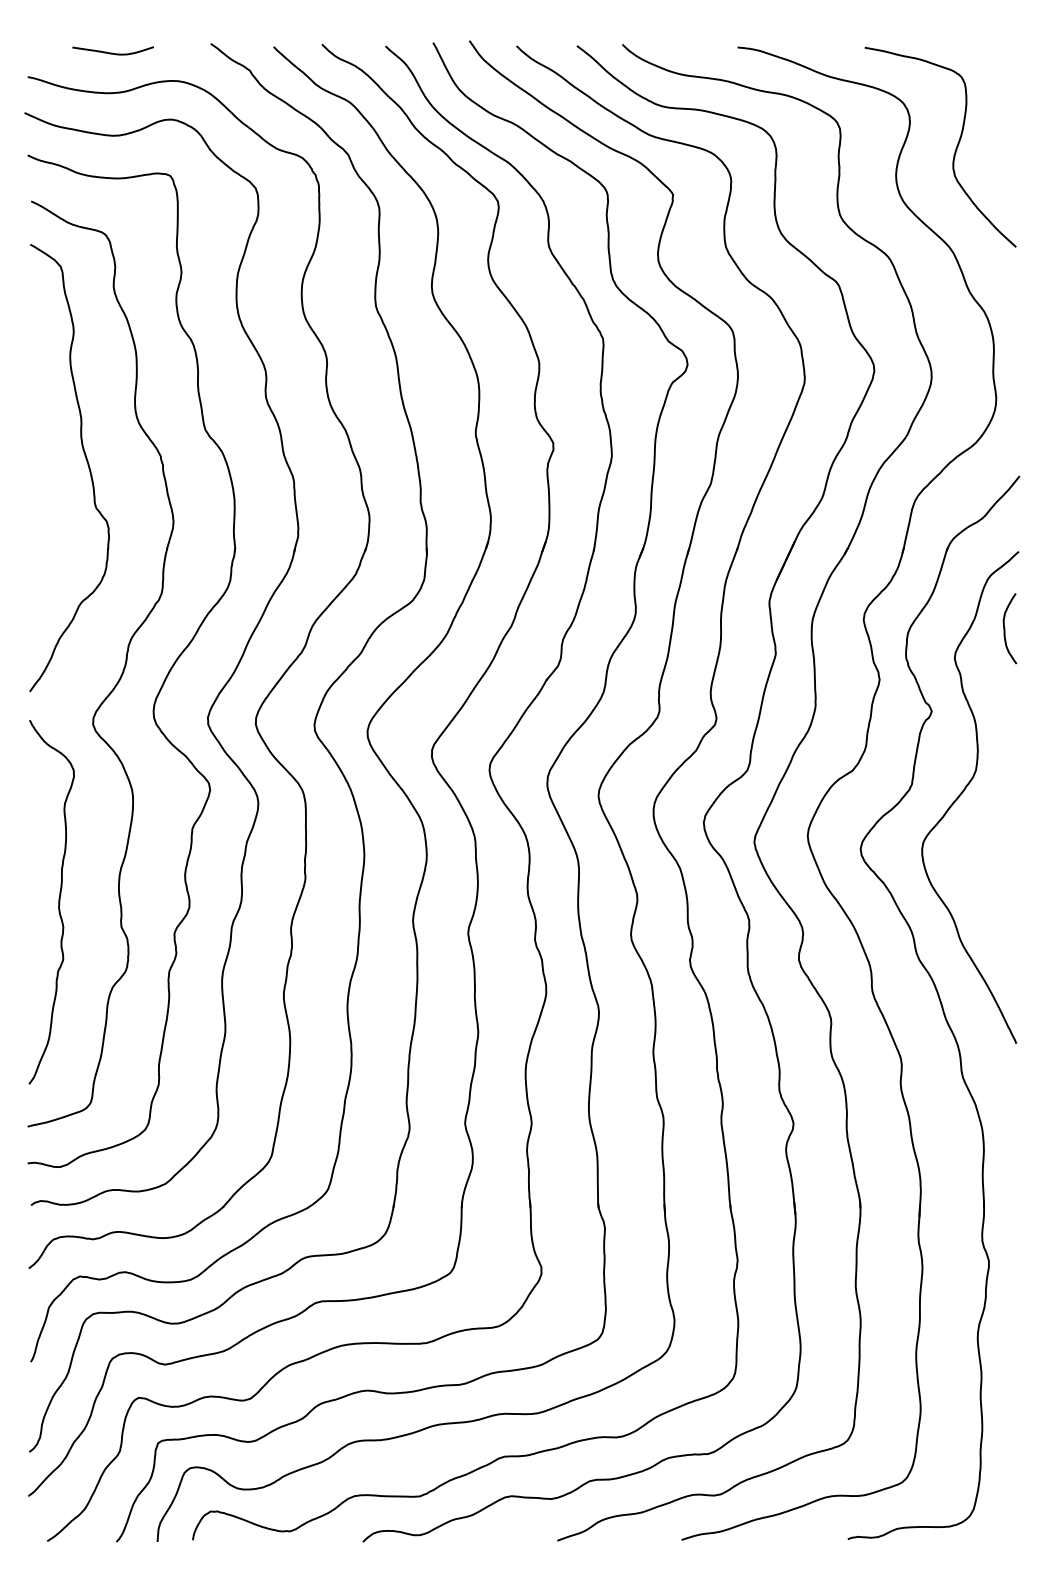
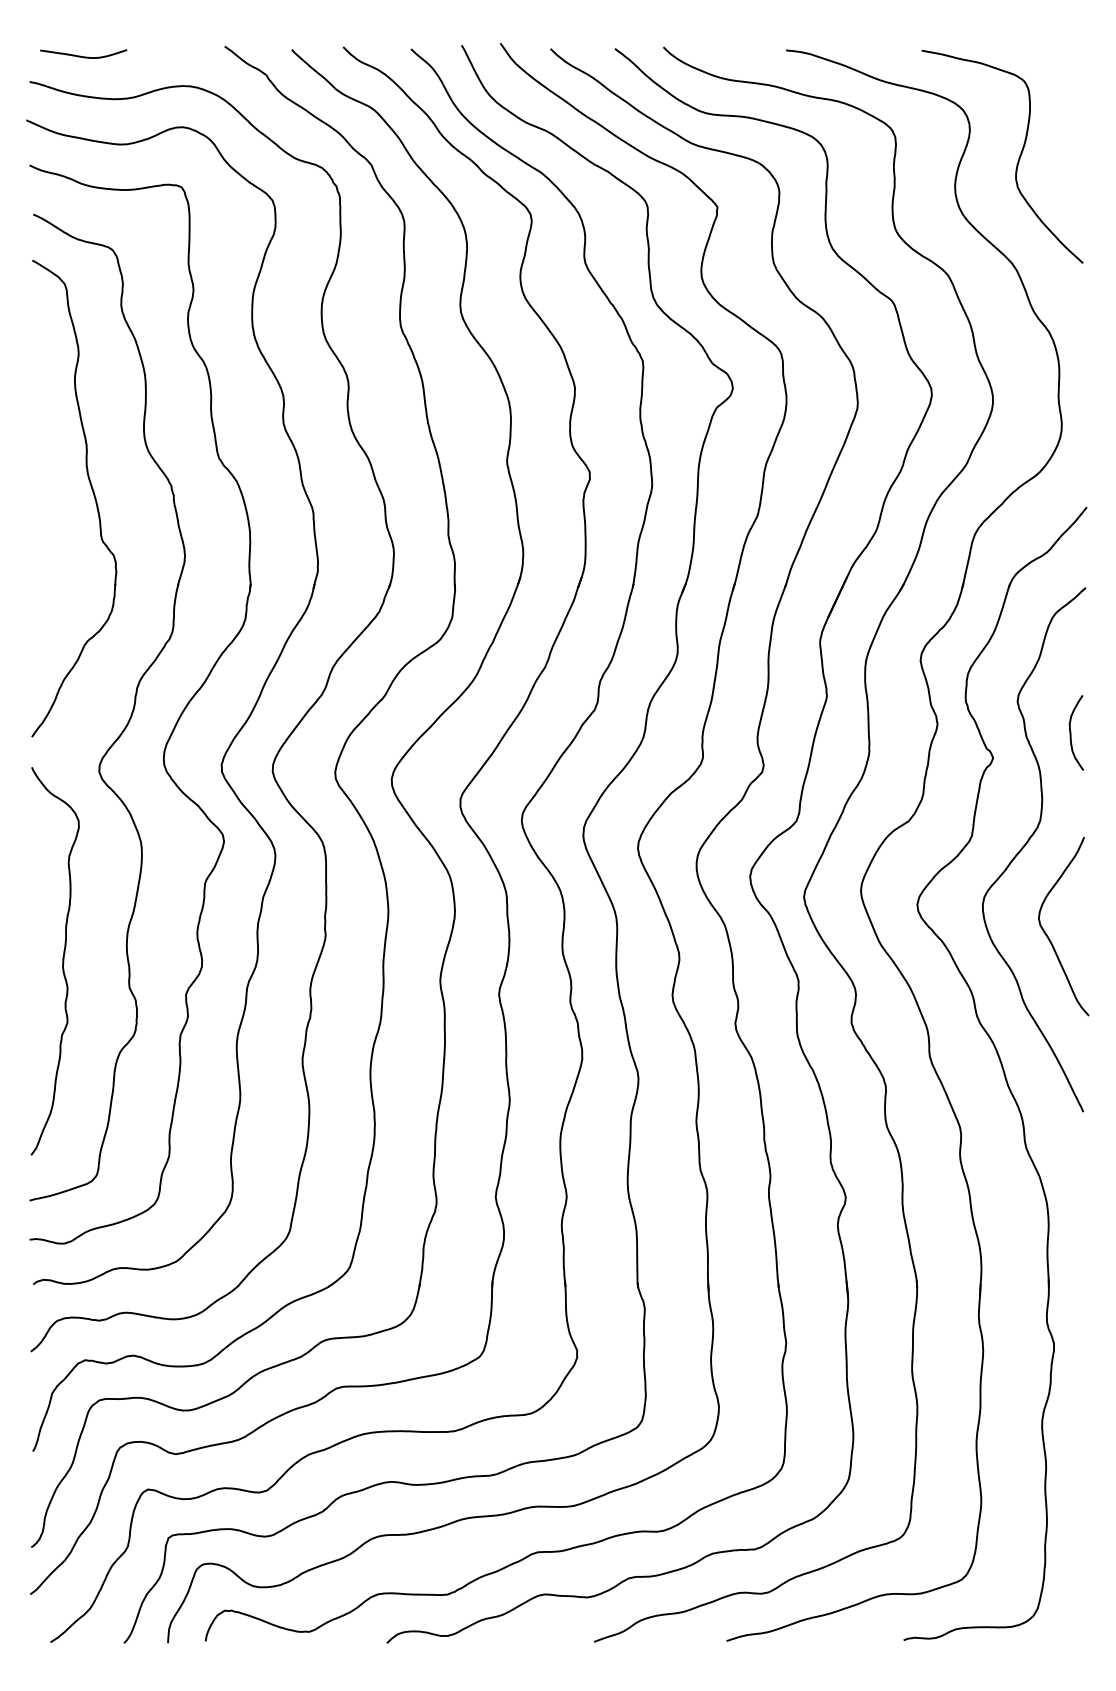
curve: (112, 53) -> (83, 56), moved
curve: (1005, 628) -> (1071, 732), moved
curve: (984, 879) -> (1049, 937), added

